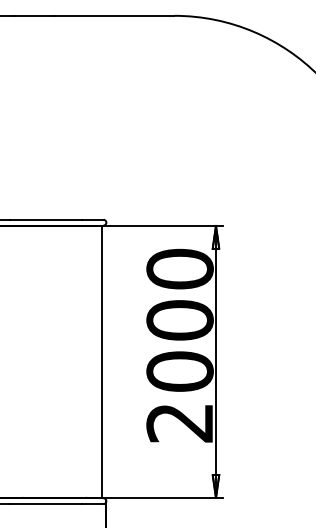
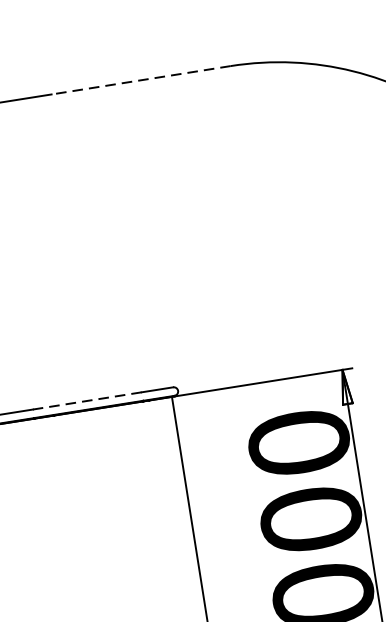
line: (114, 15) -> (141, 79), solid -> dashed
line: (45, 219) -> (86, 400), solid -> dashed

